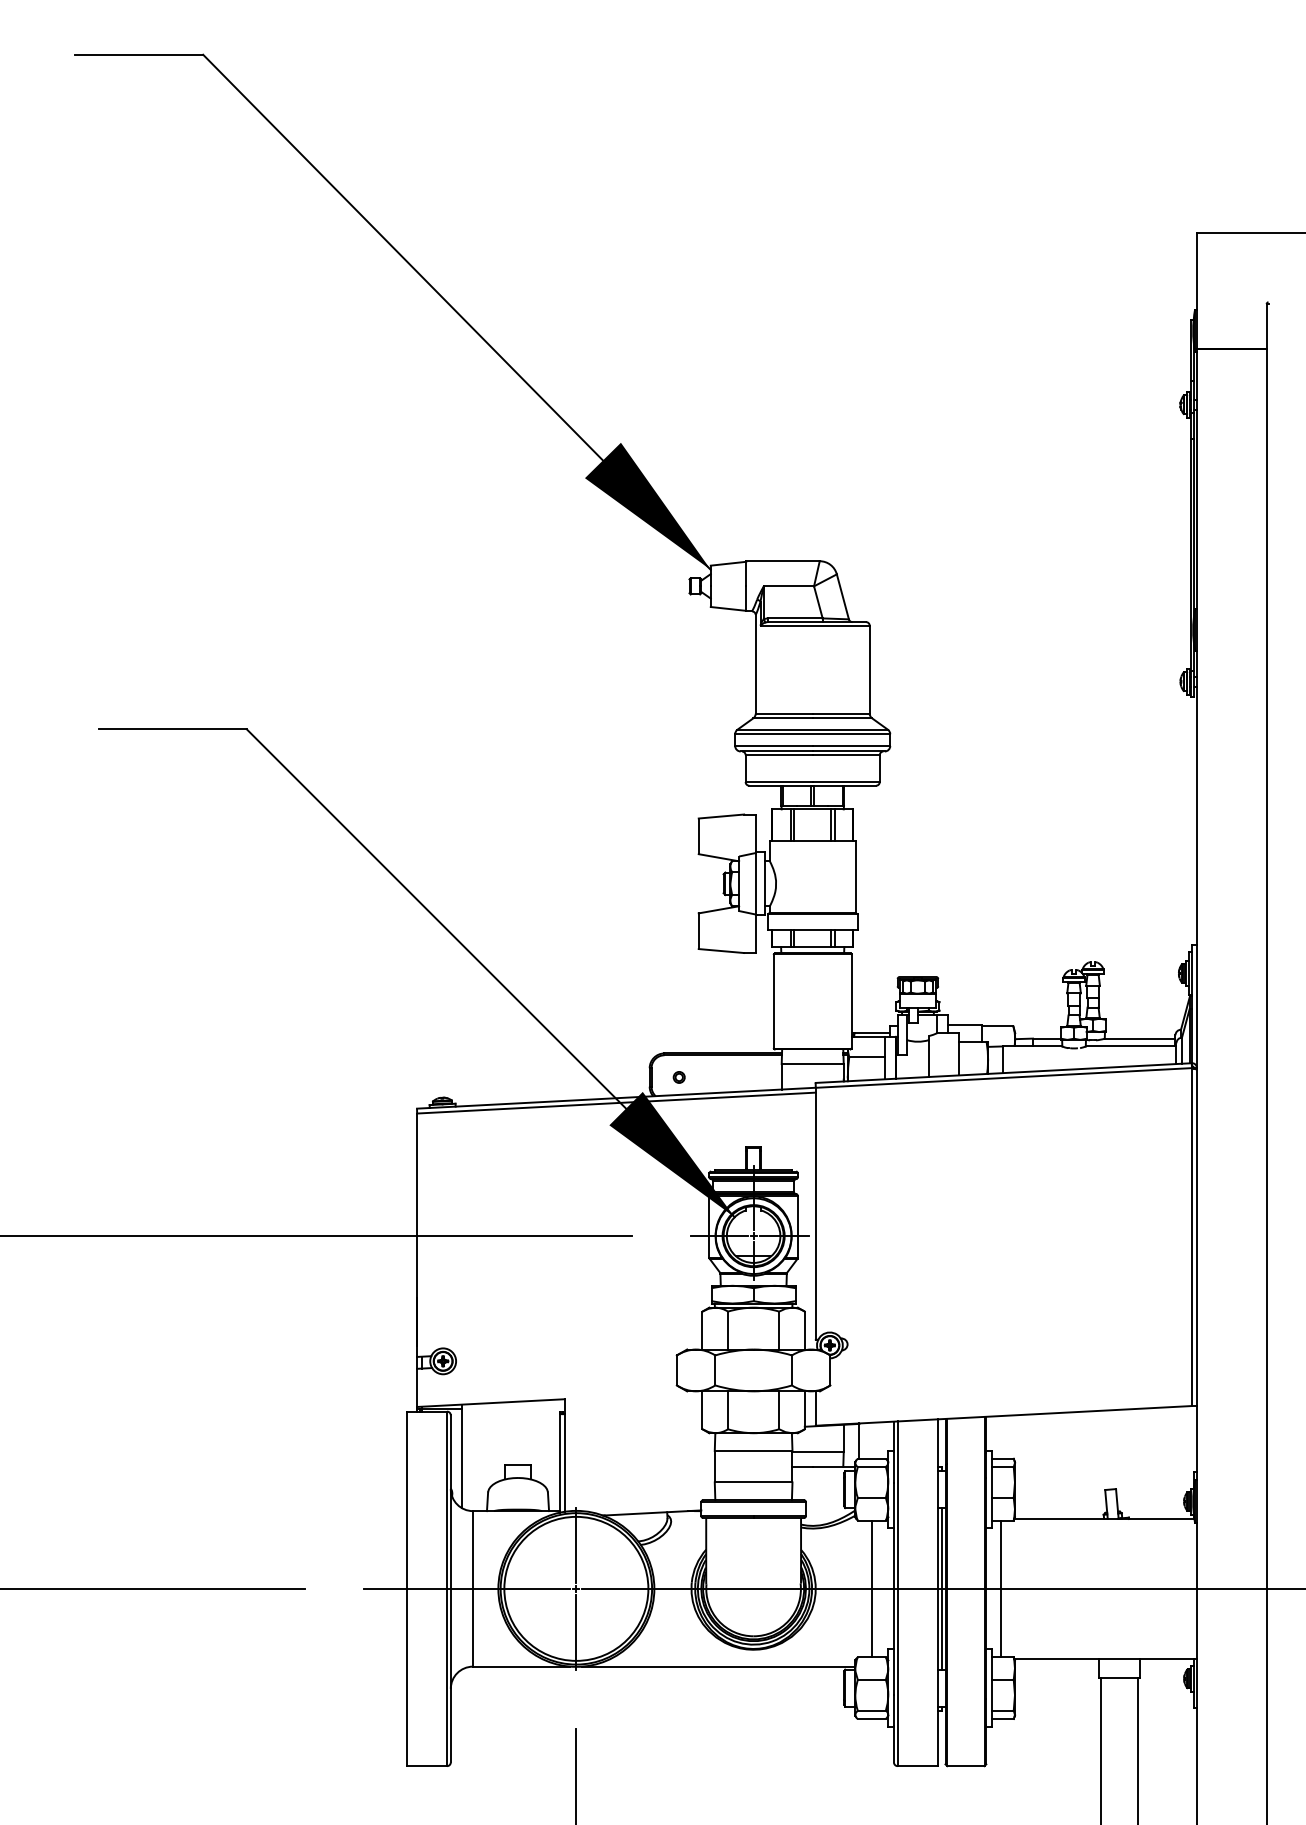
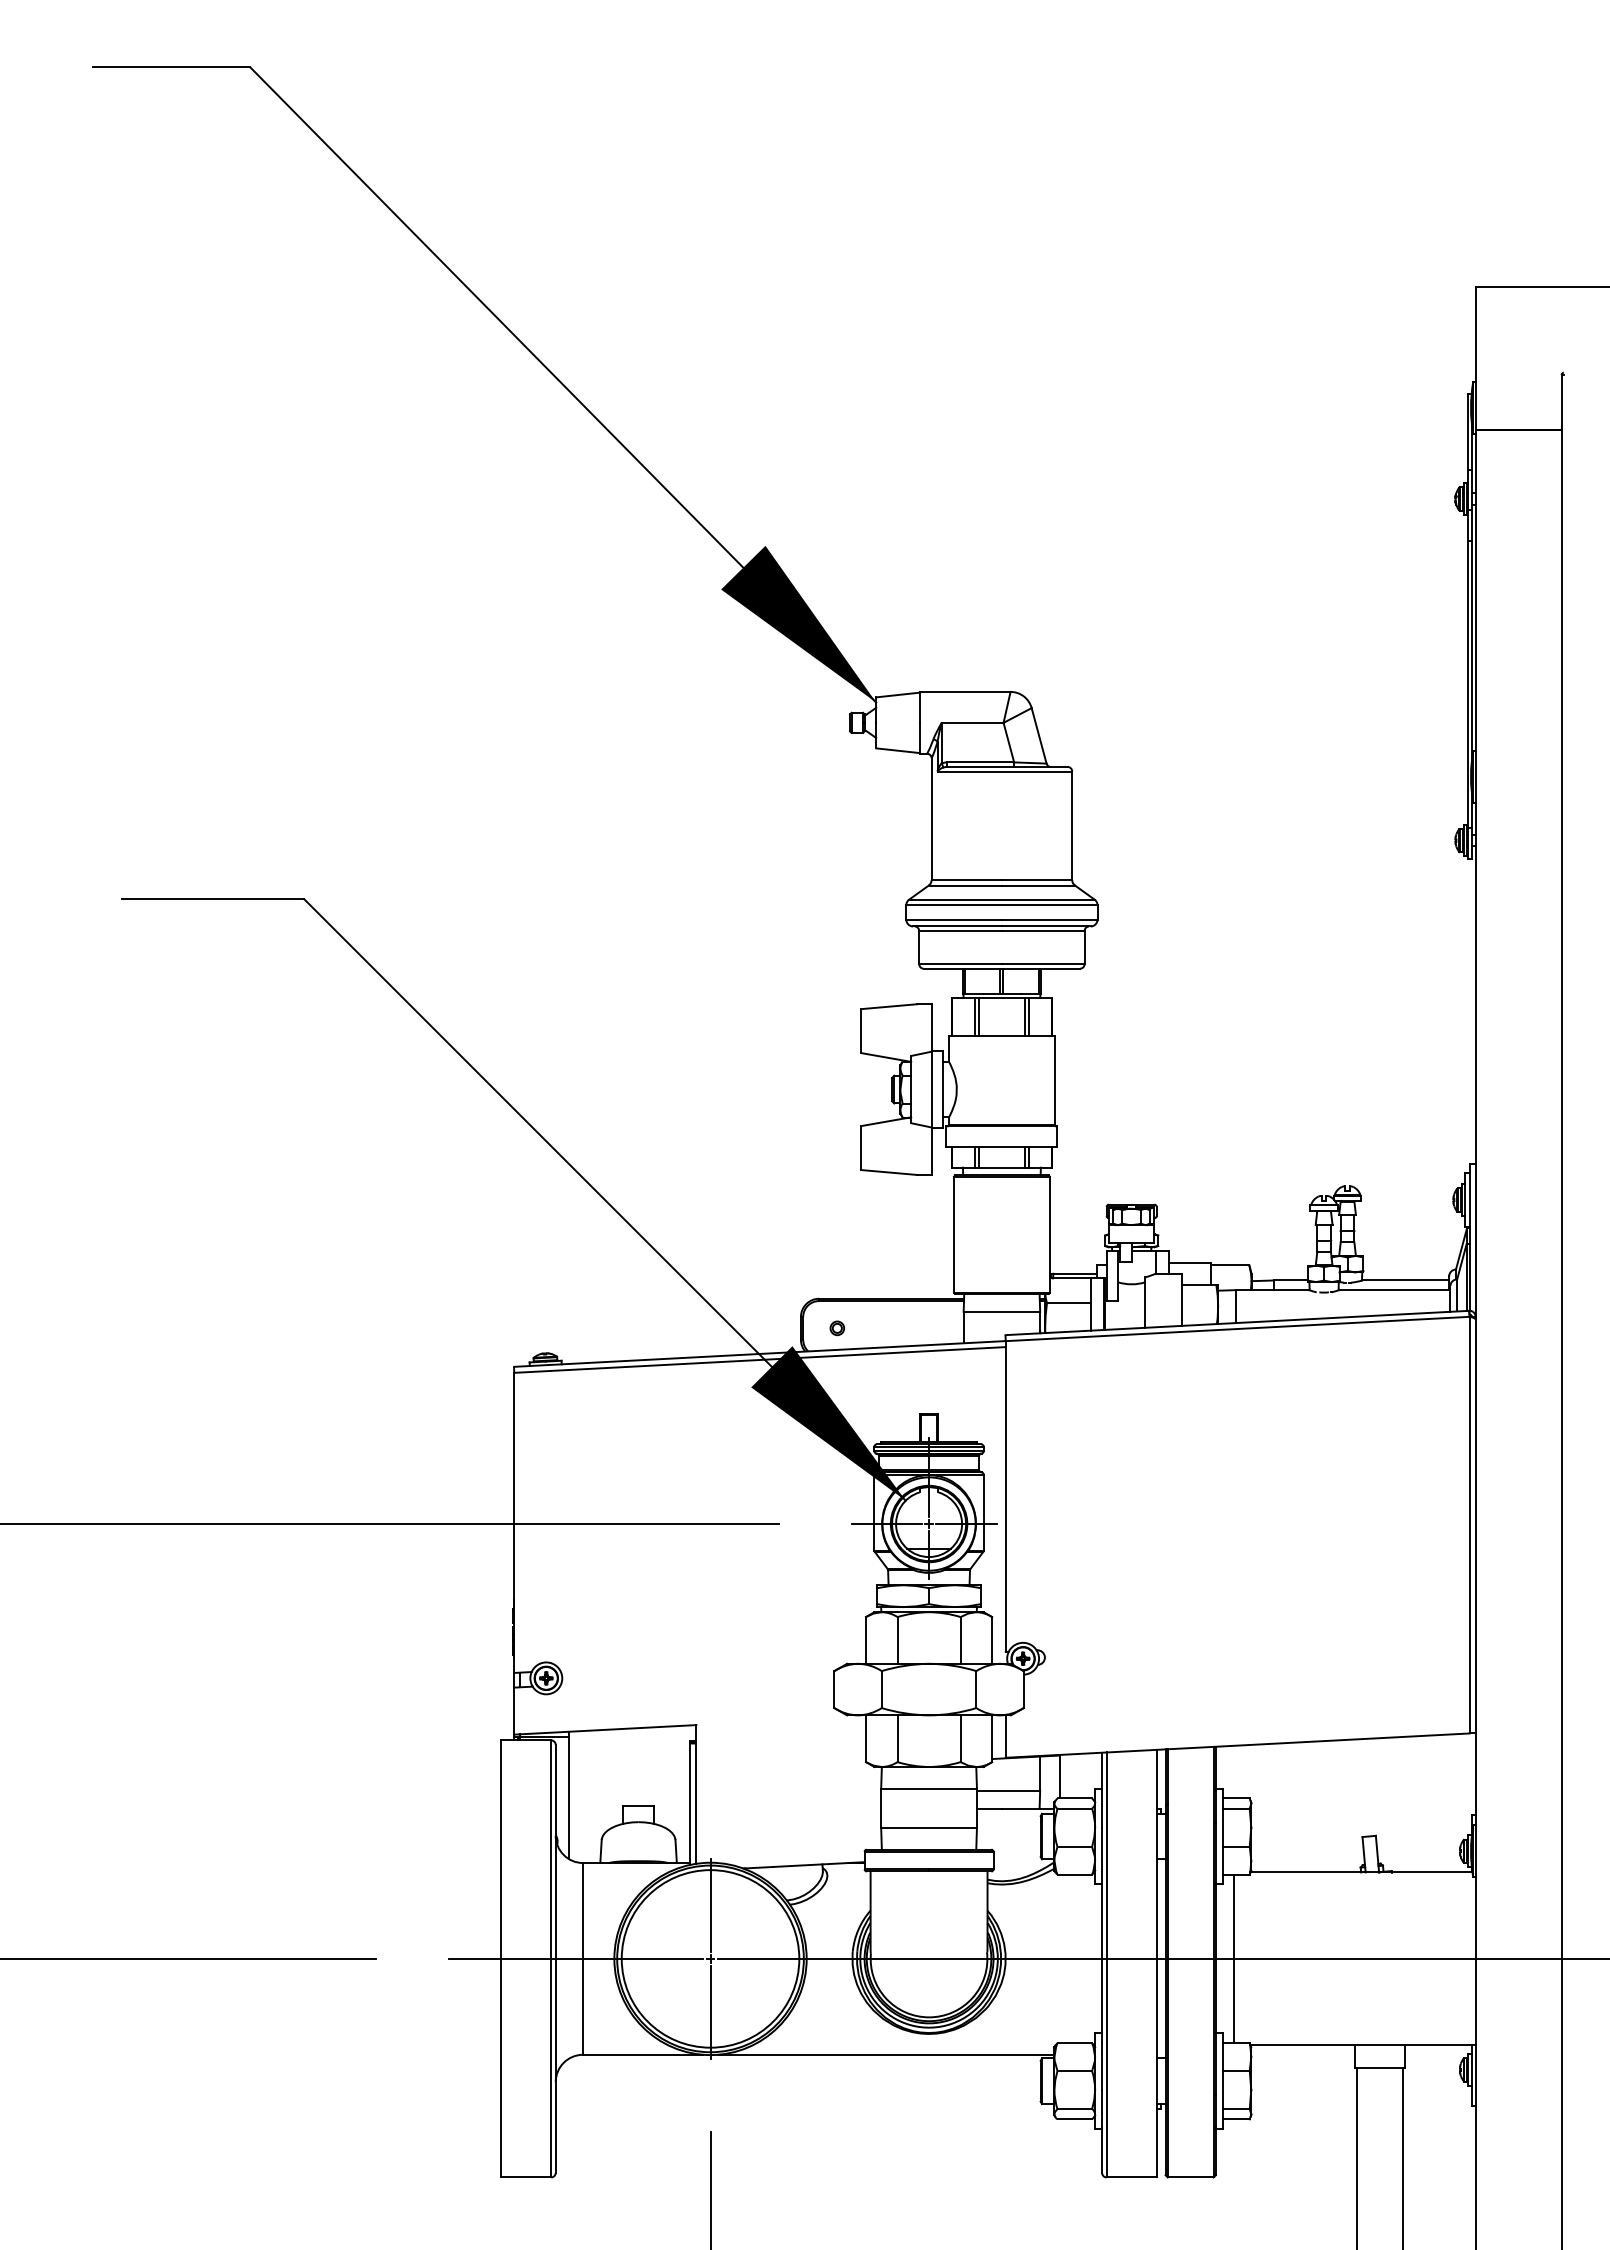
line: (871, 1588) -> (1074, 1958), removed
line: (942, 1588) -> (1161, 1958), removed

